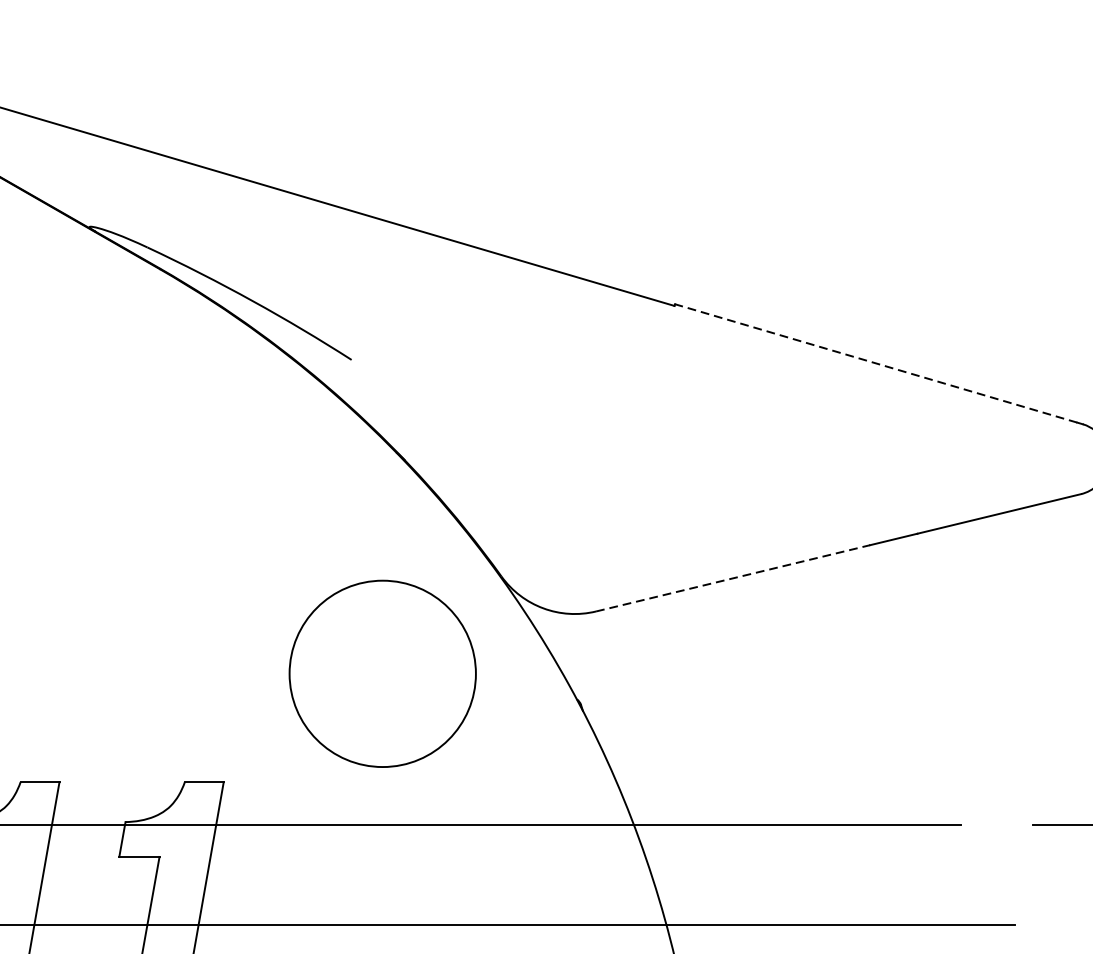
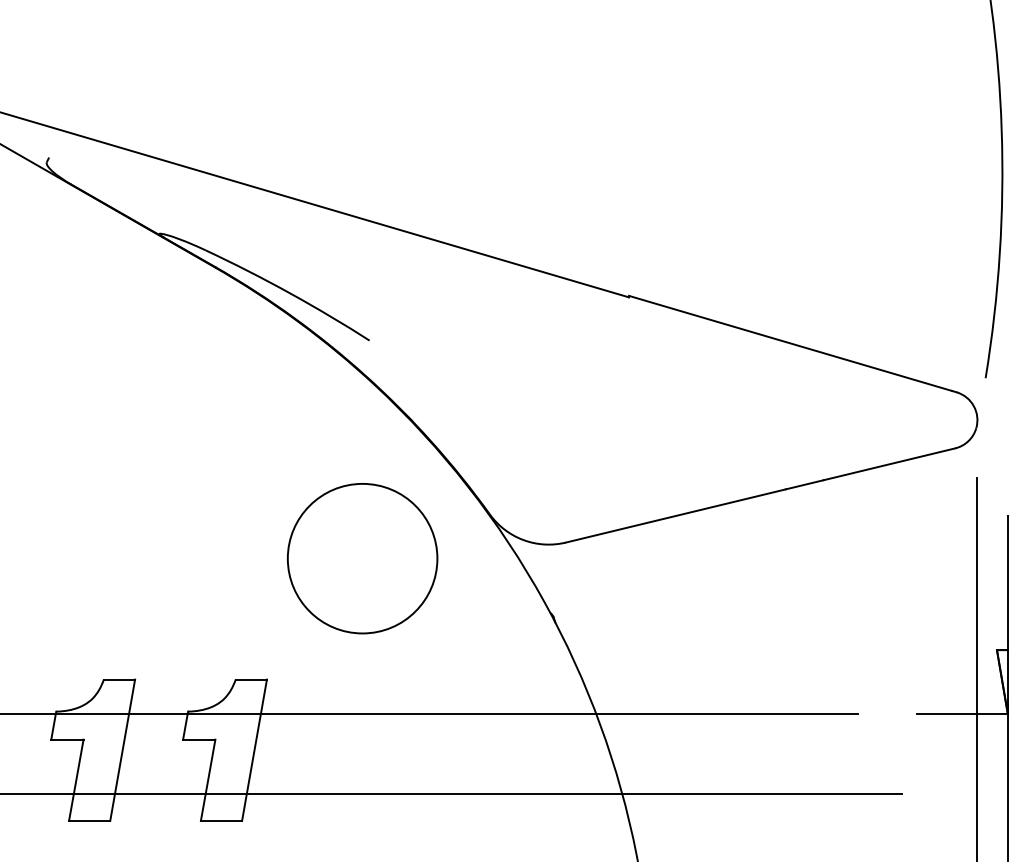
line: (875, 363) -> (790, 343), dashed -> solid
line: (733, 577) -> (676, 515), dashed -> solid
circle: (382, 673) -> (362, 558), moved

